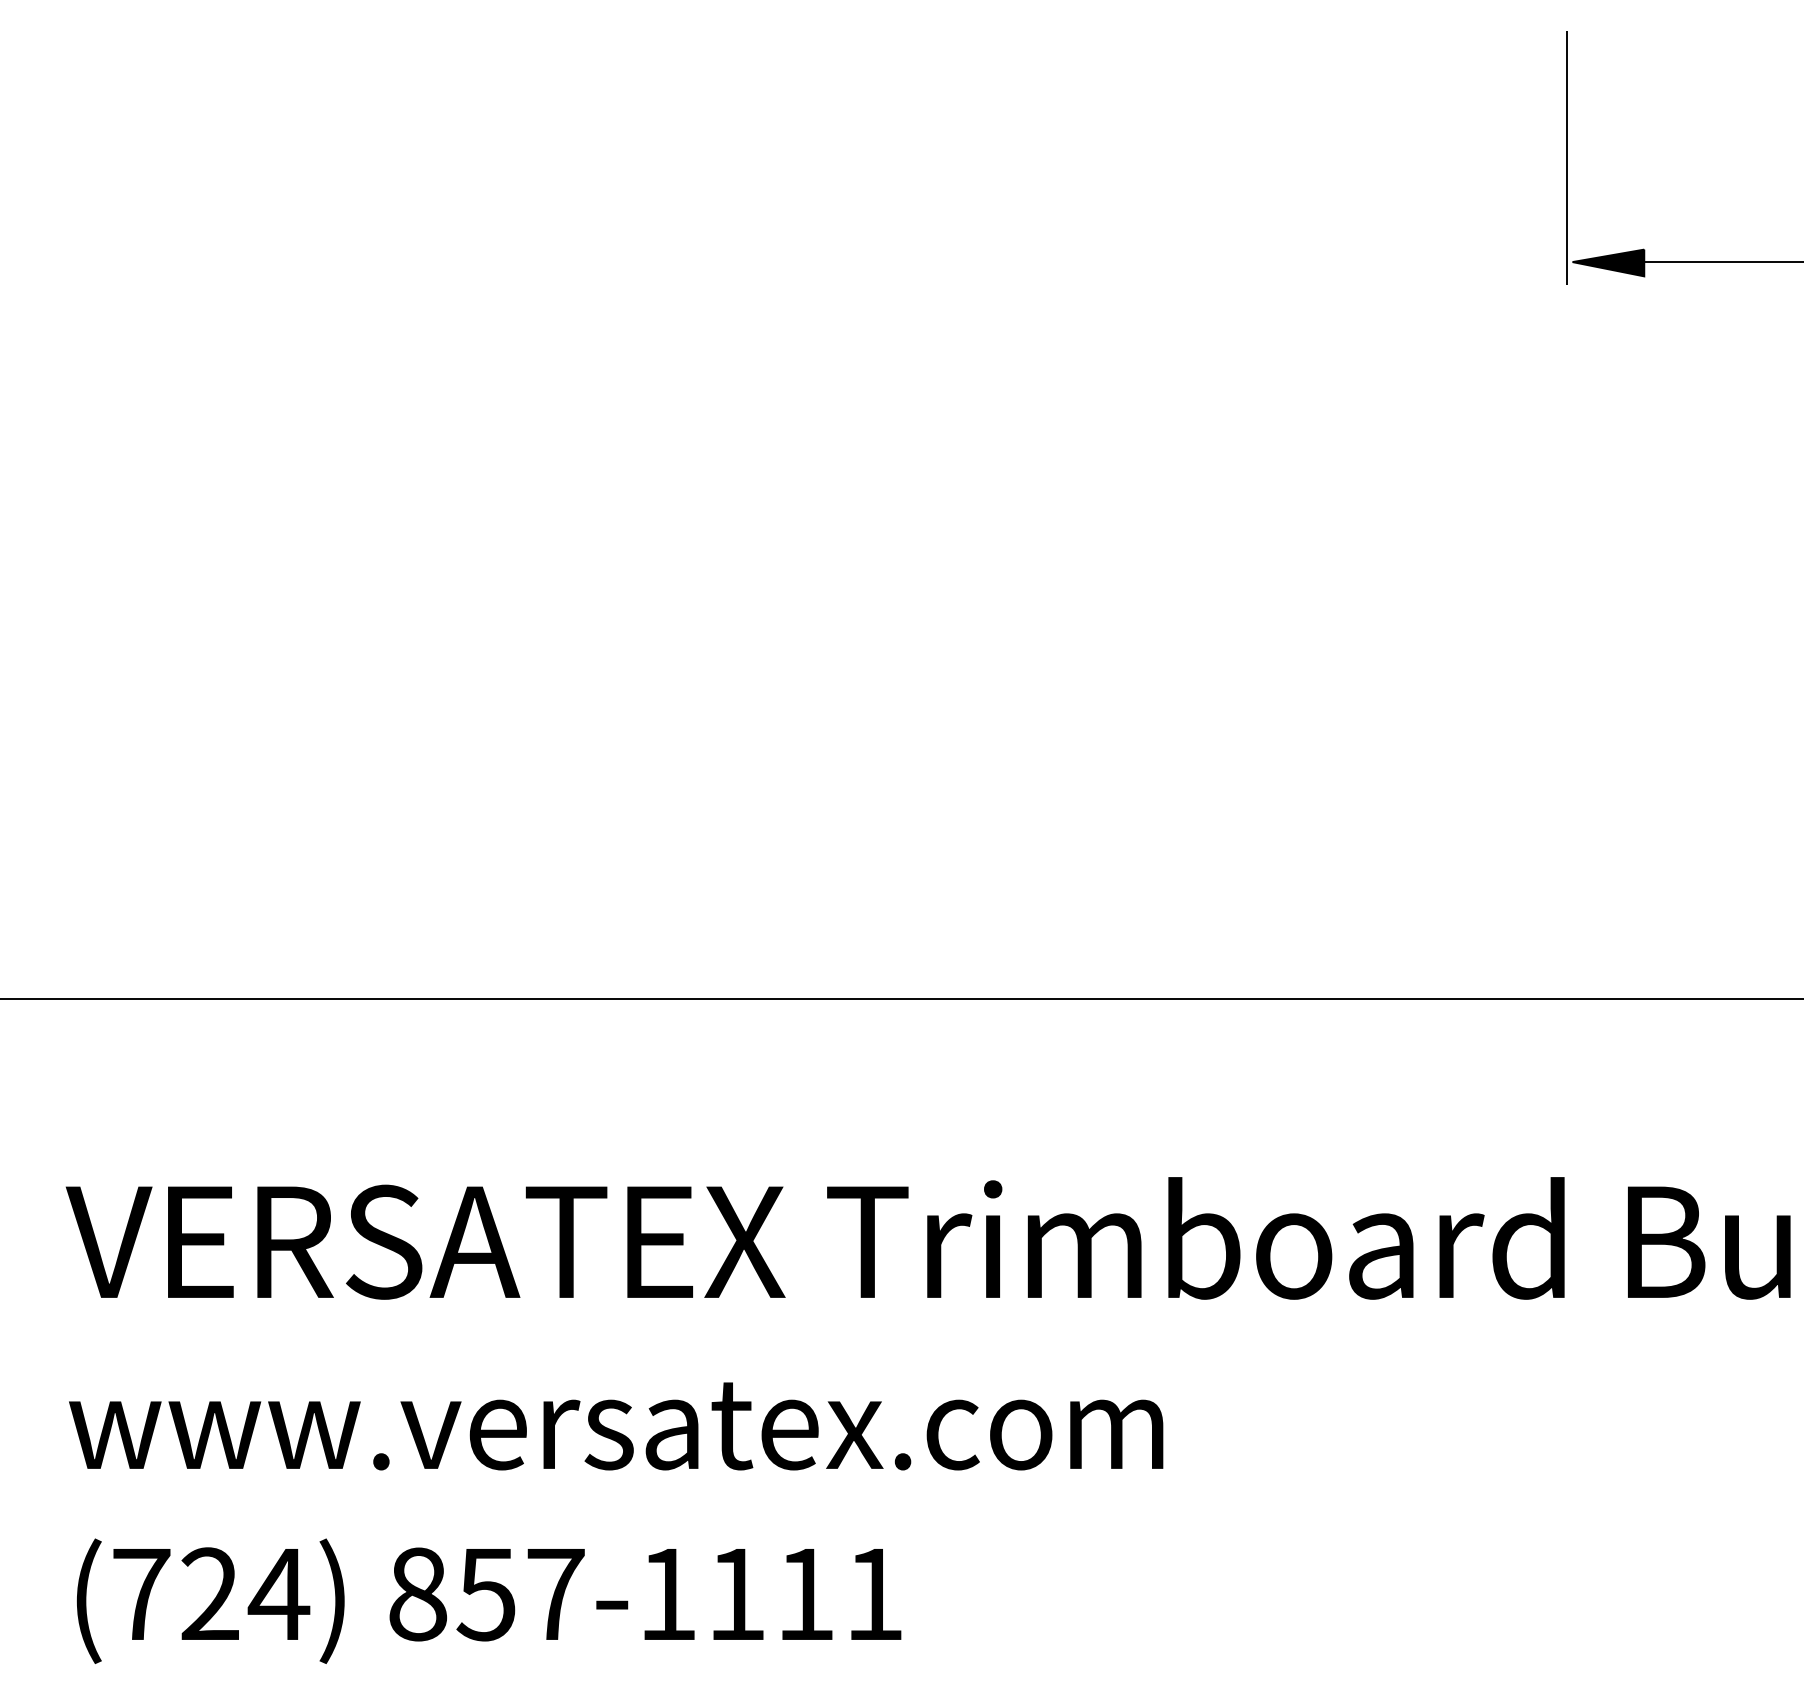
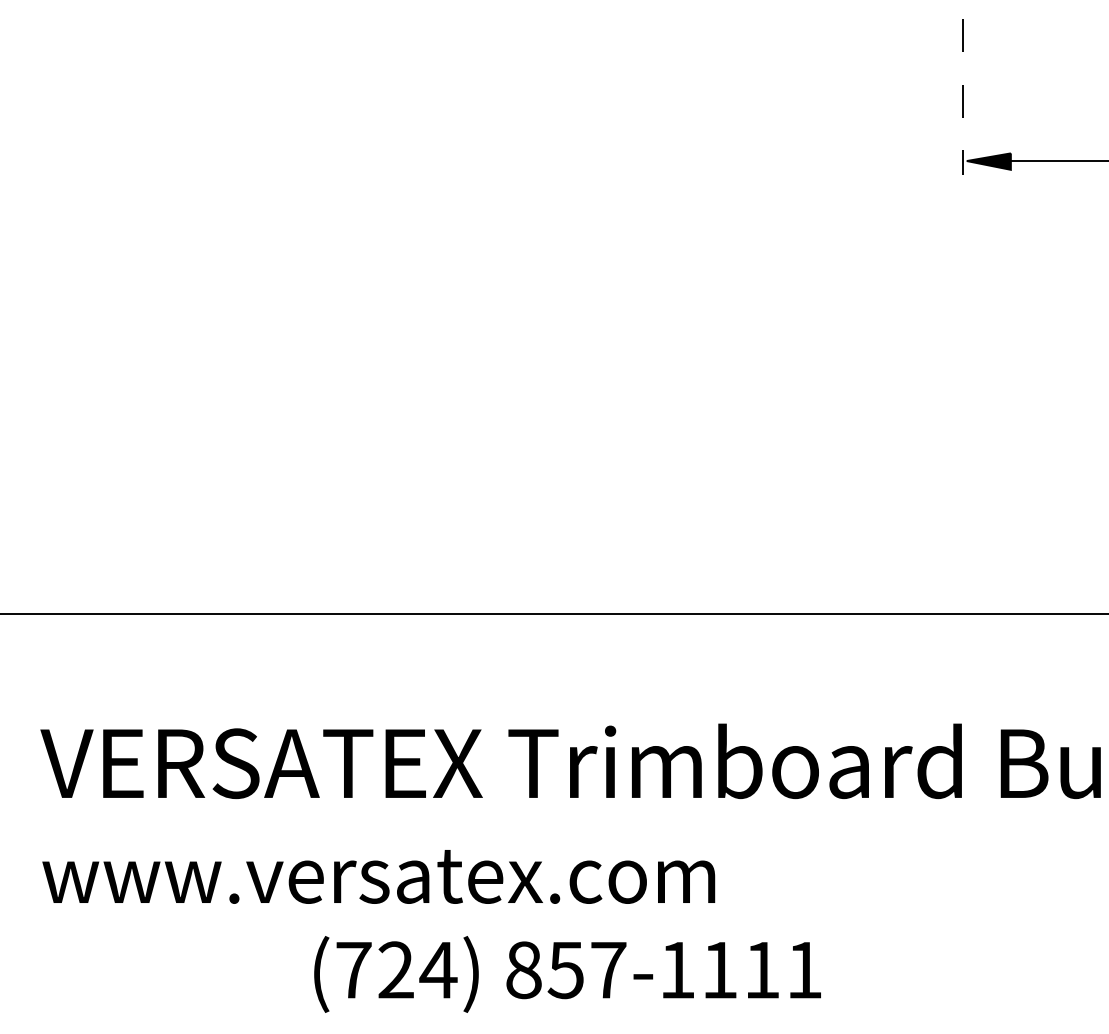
line: (1567, 158) -> (963, 97), solid -> dashed
text: (488, 1601) -> (567, 974), moved

